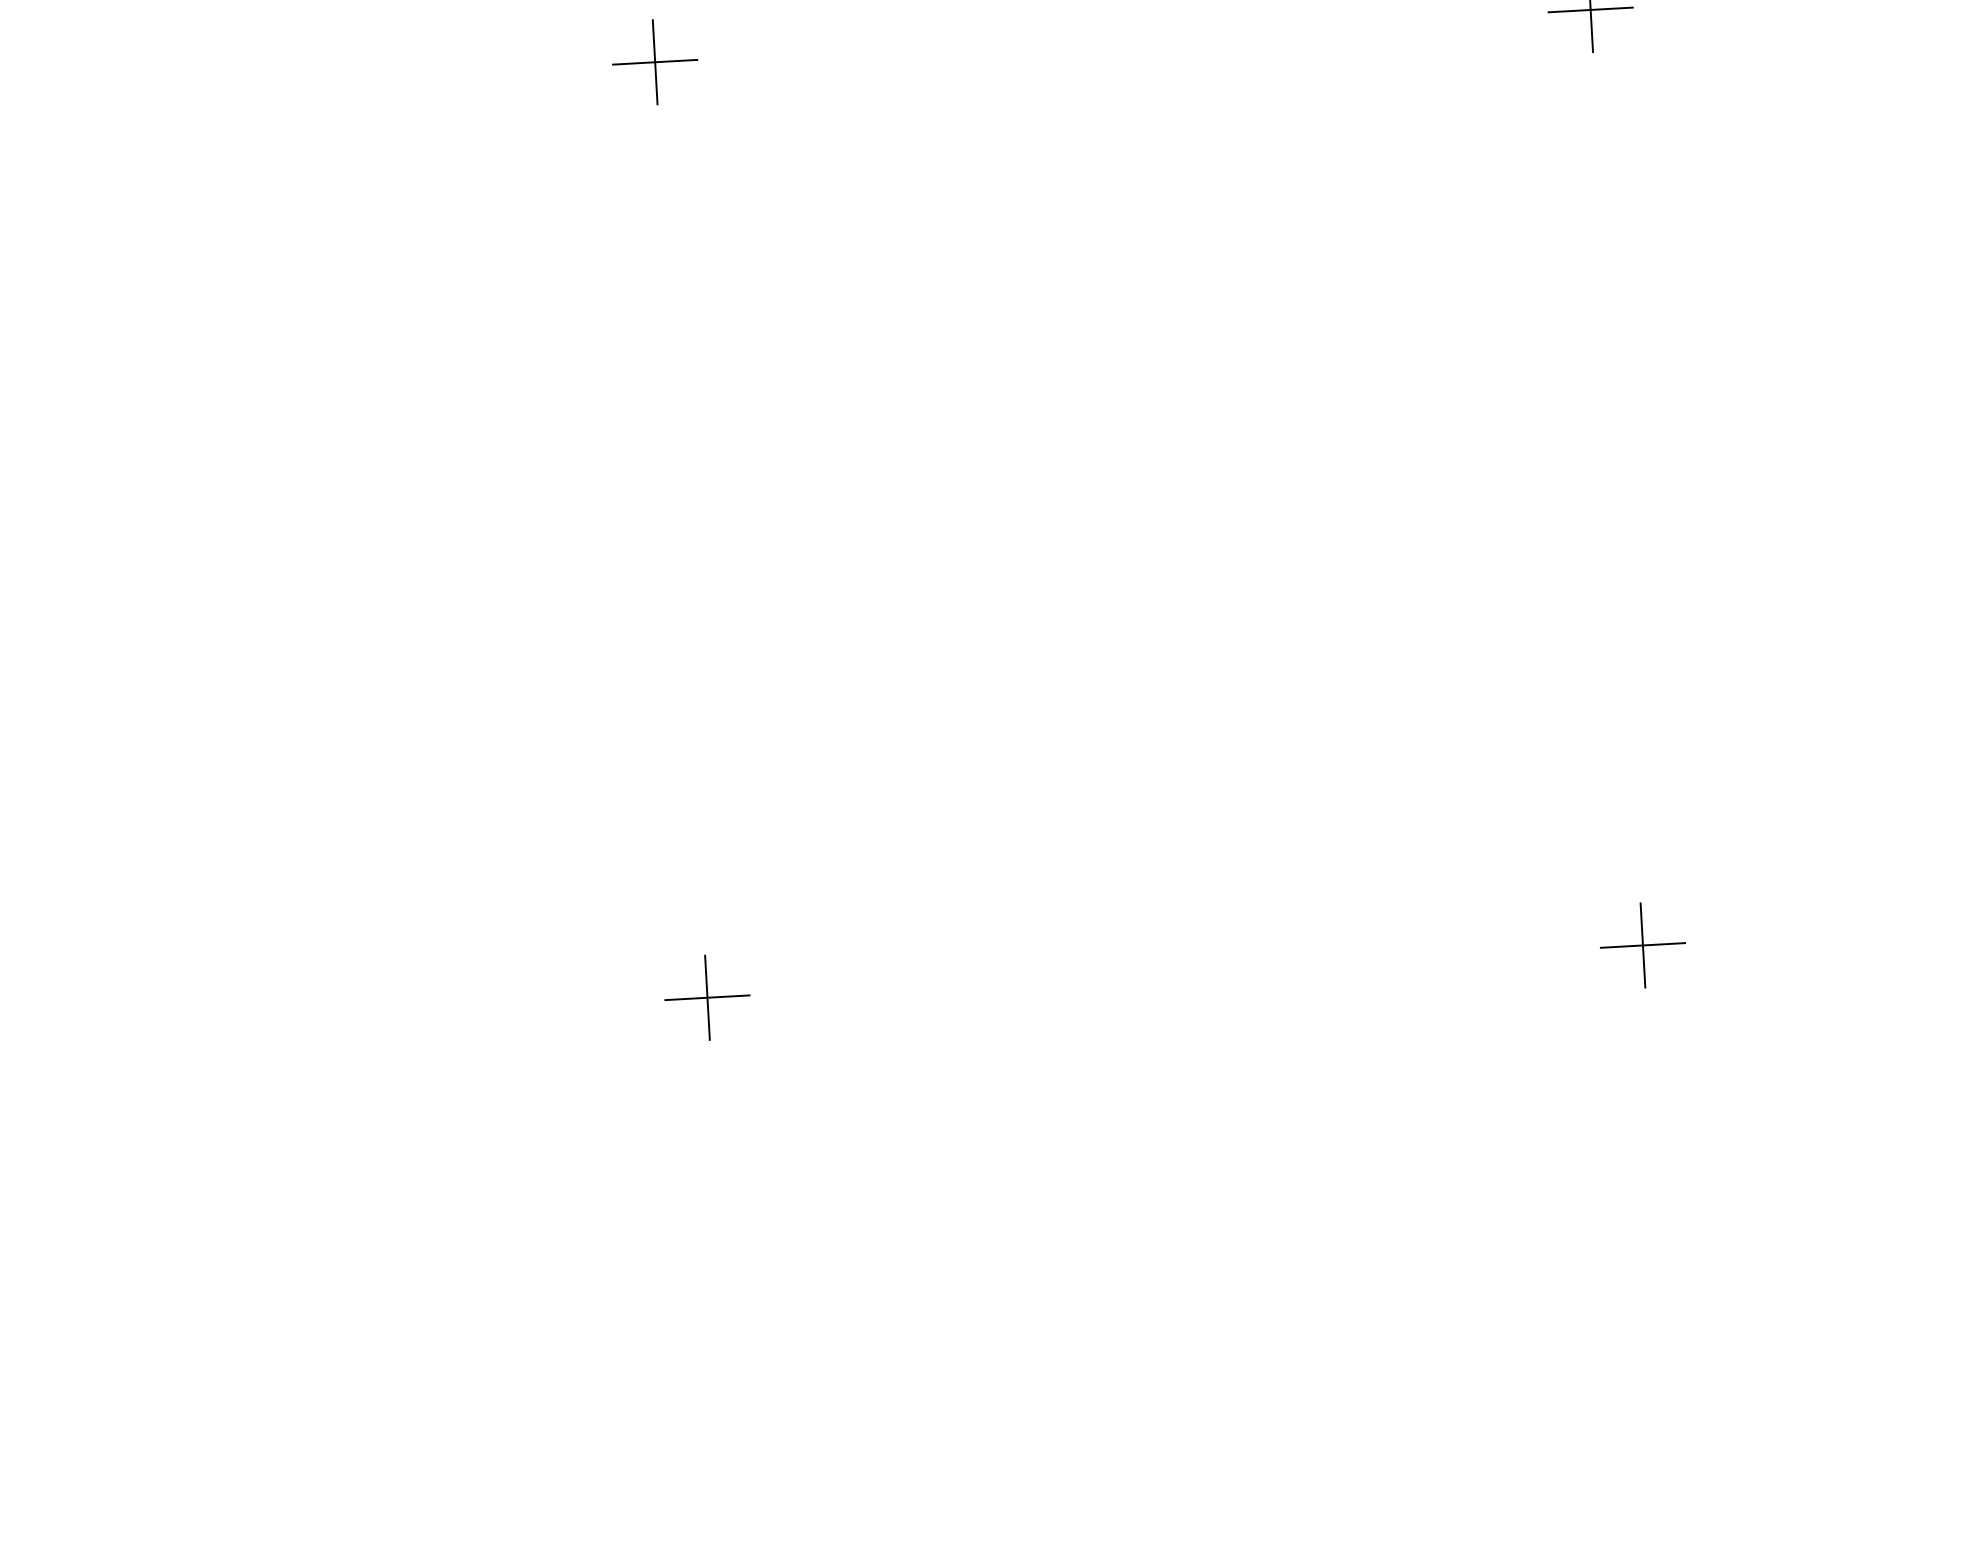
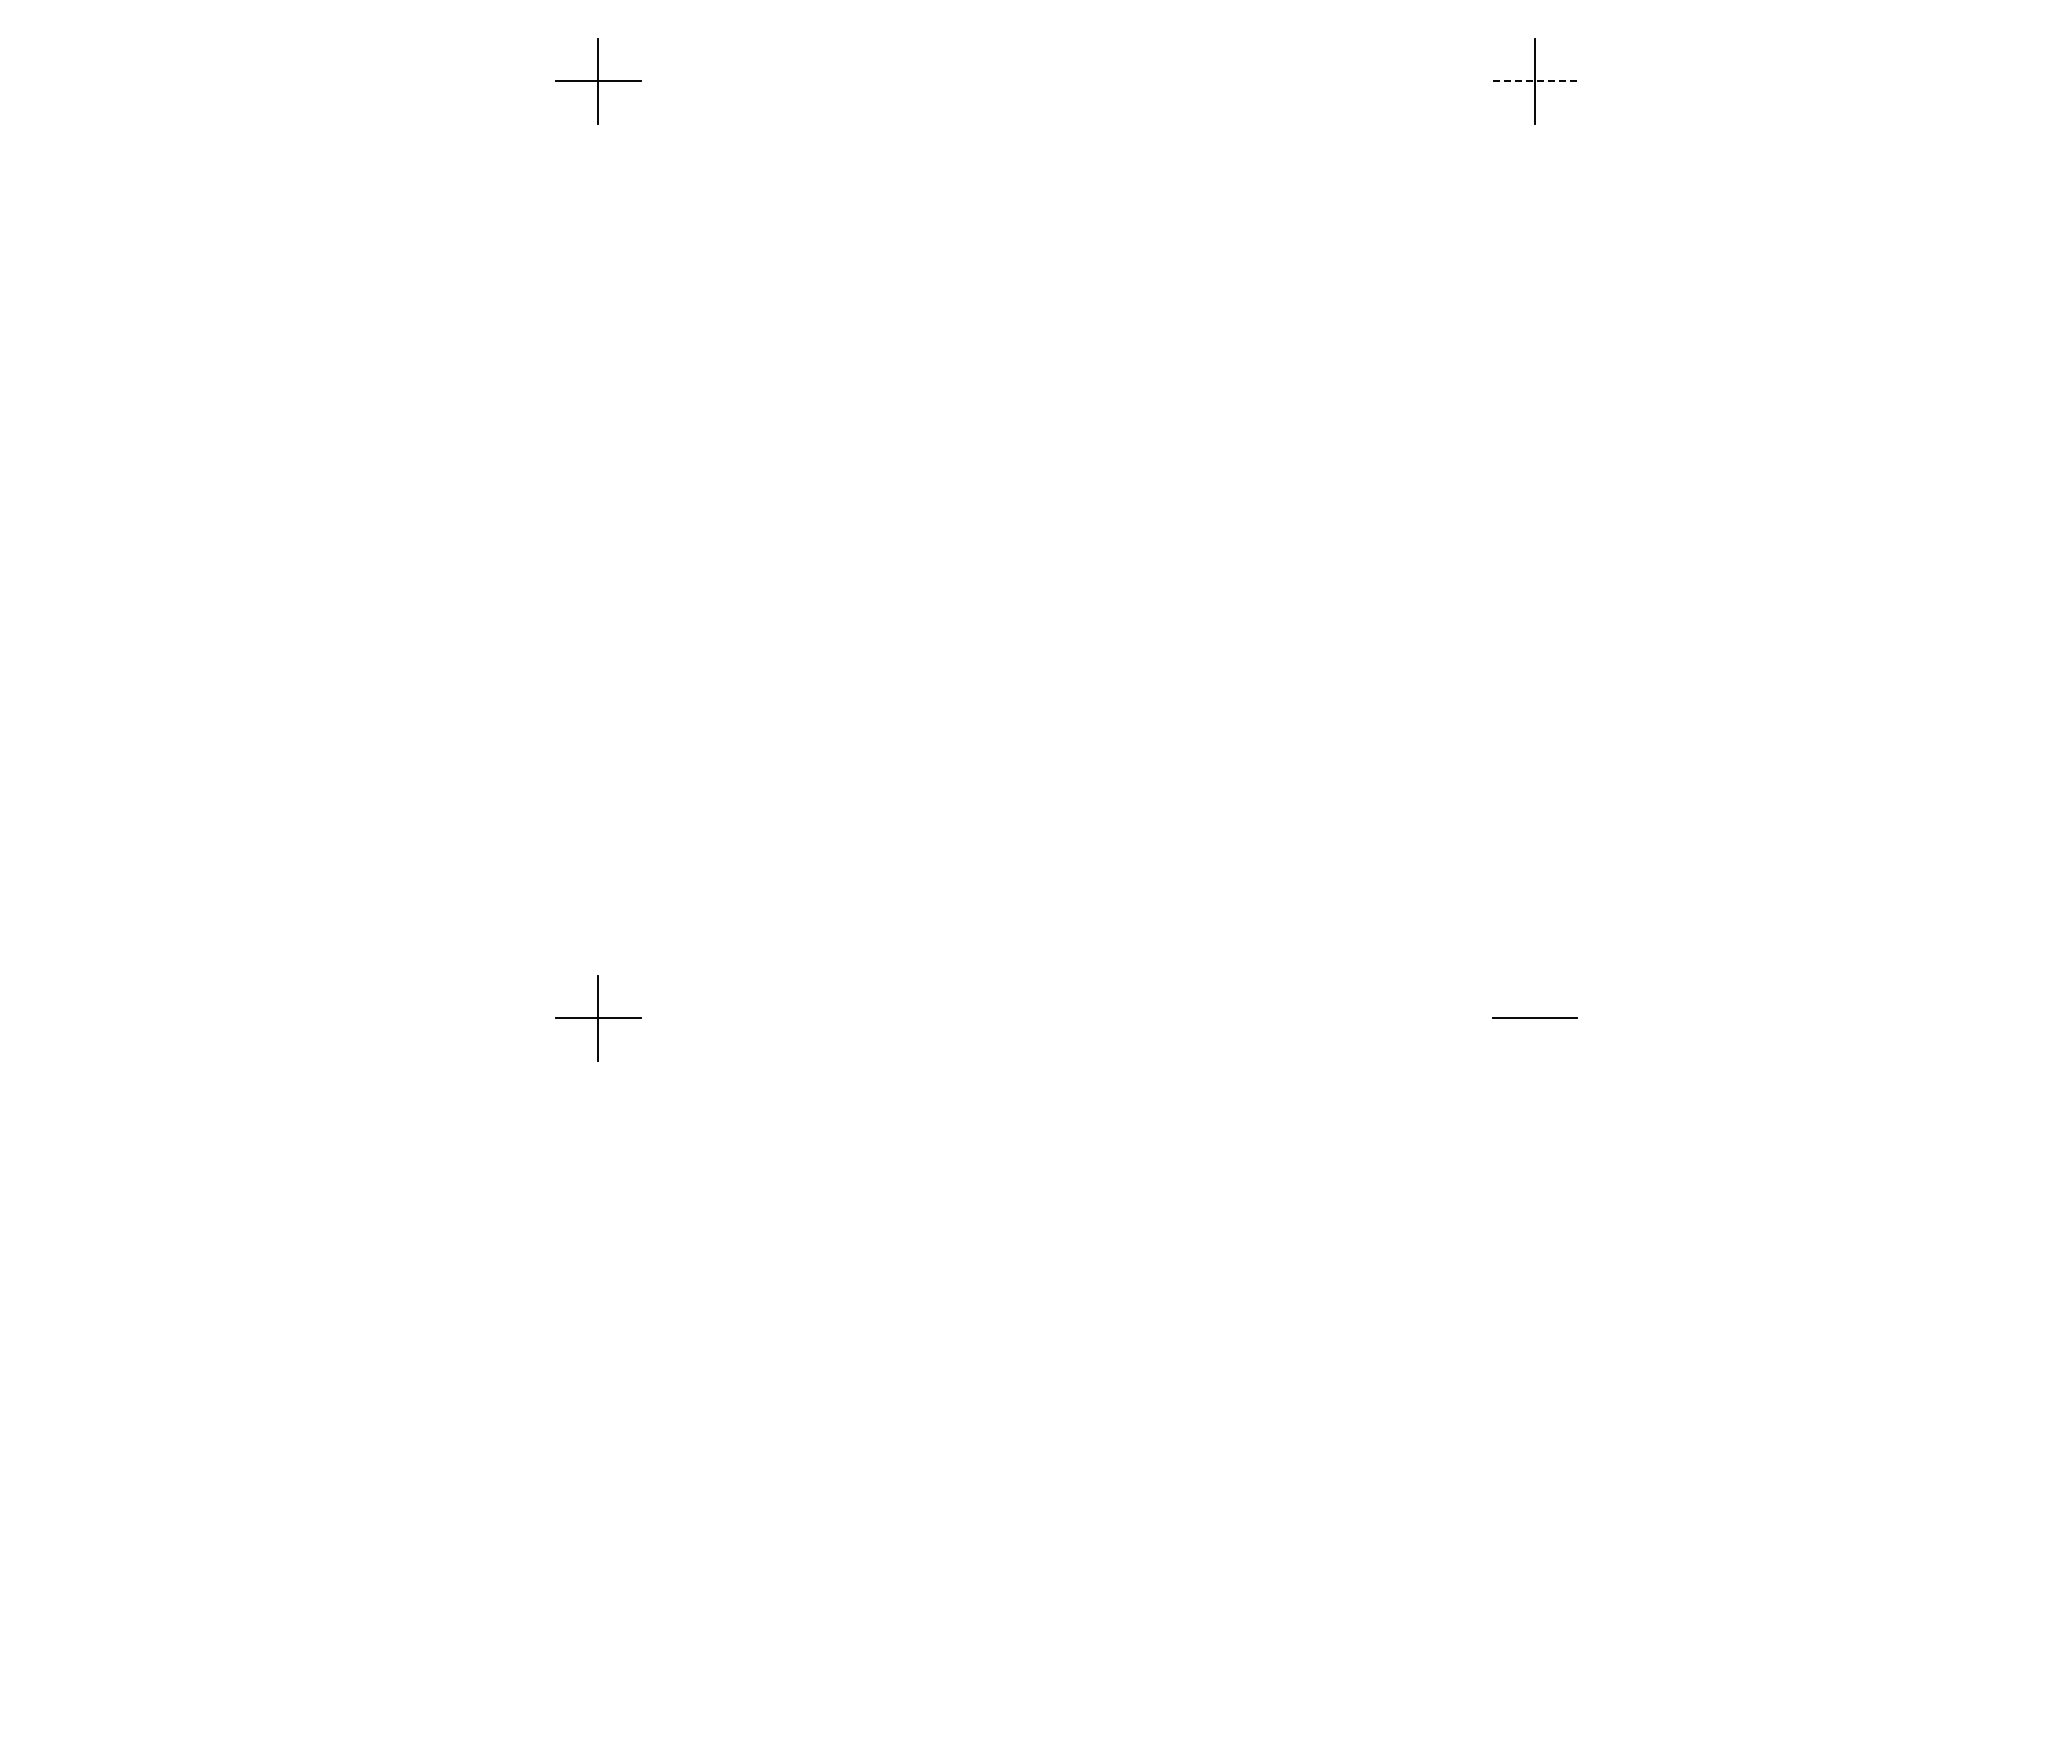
line: (1590, 9) -> (1535, 81), solid -> dashed
line: (1643, 945) -> (1535, 1018), removed

